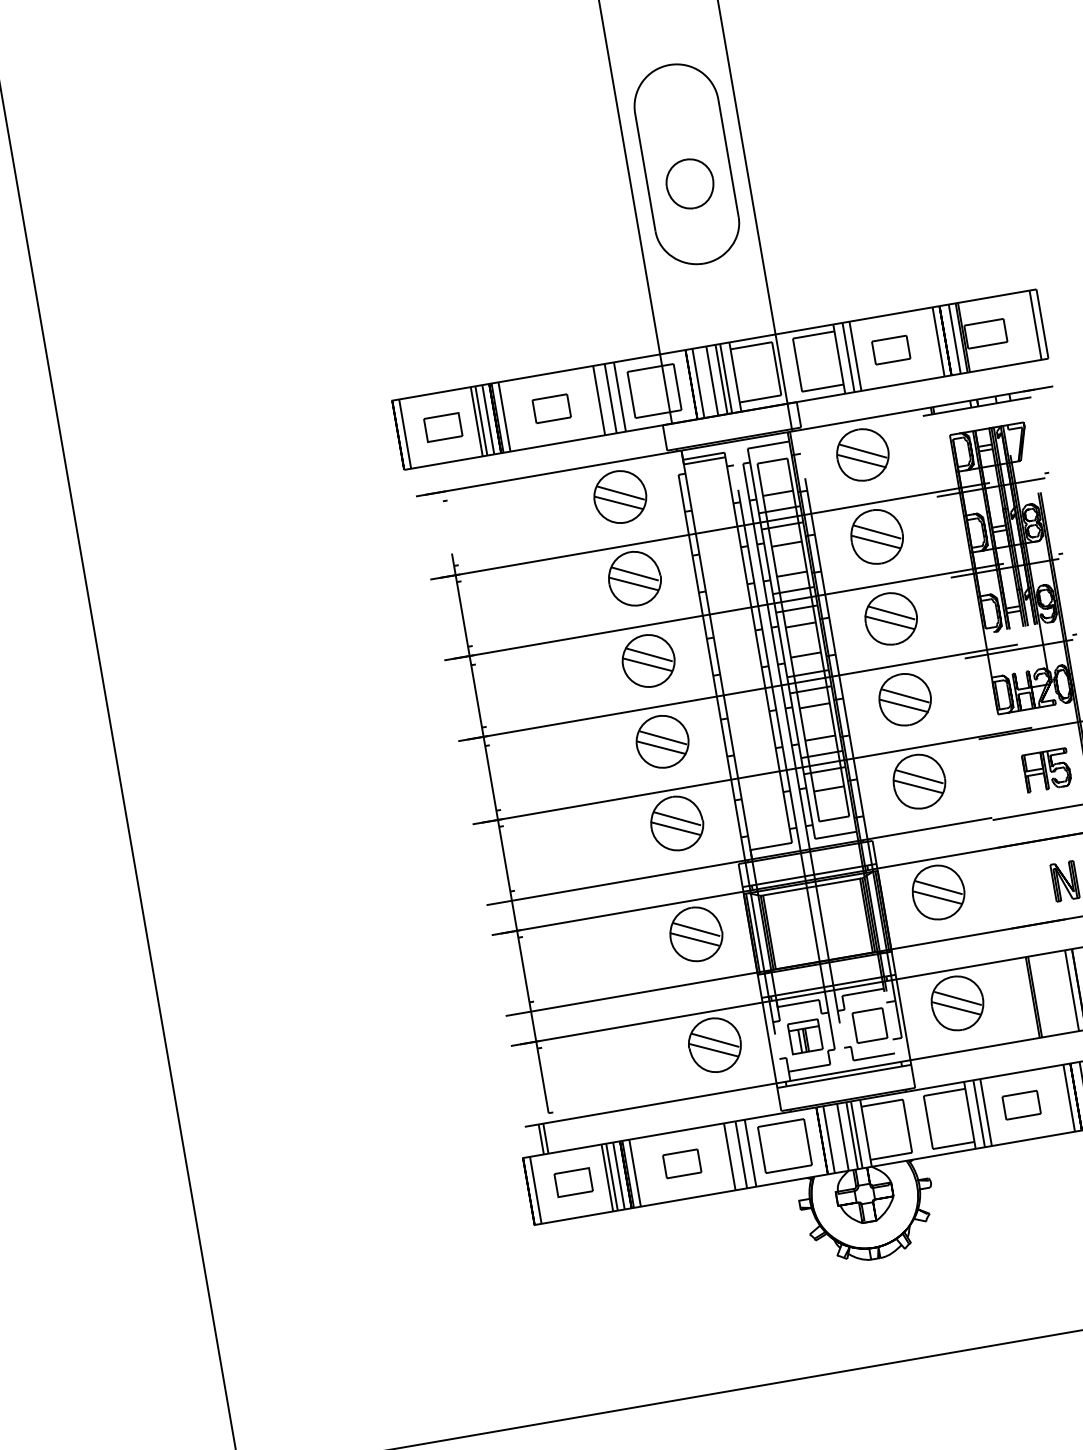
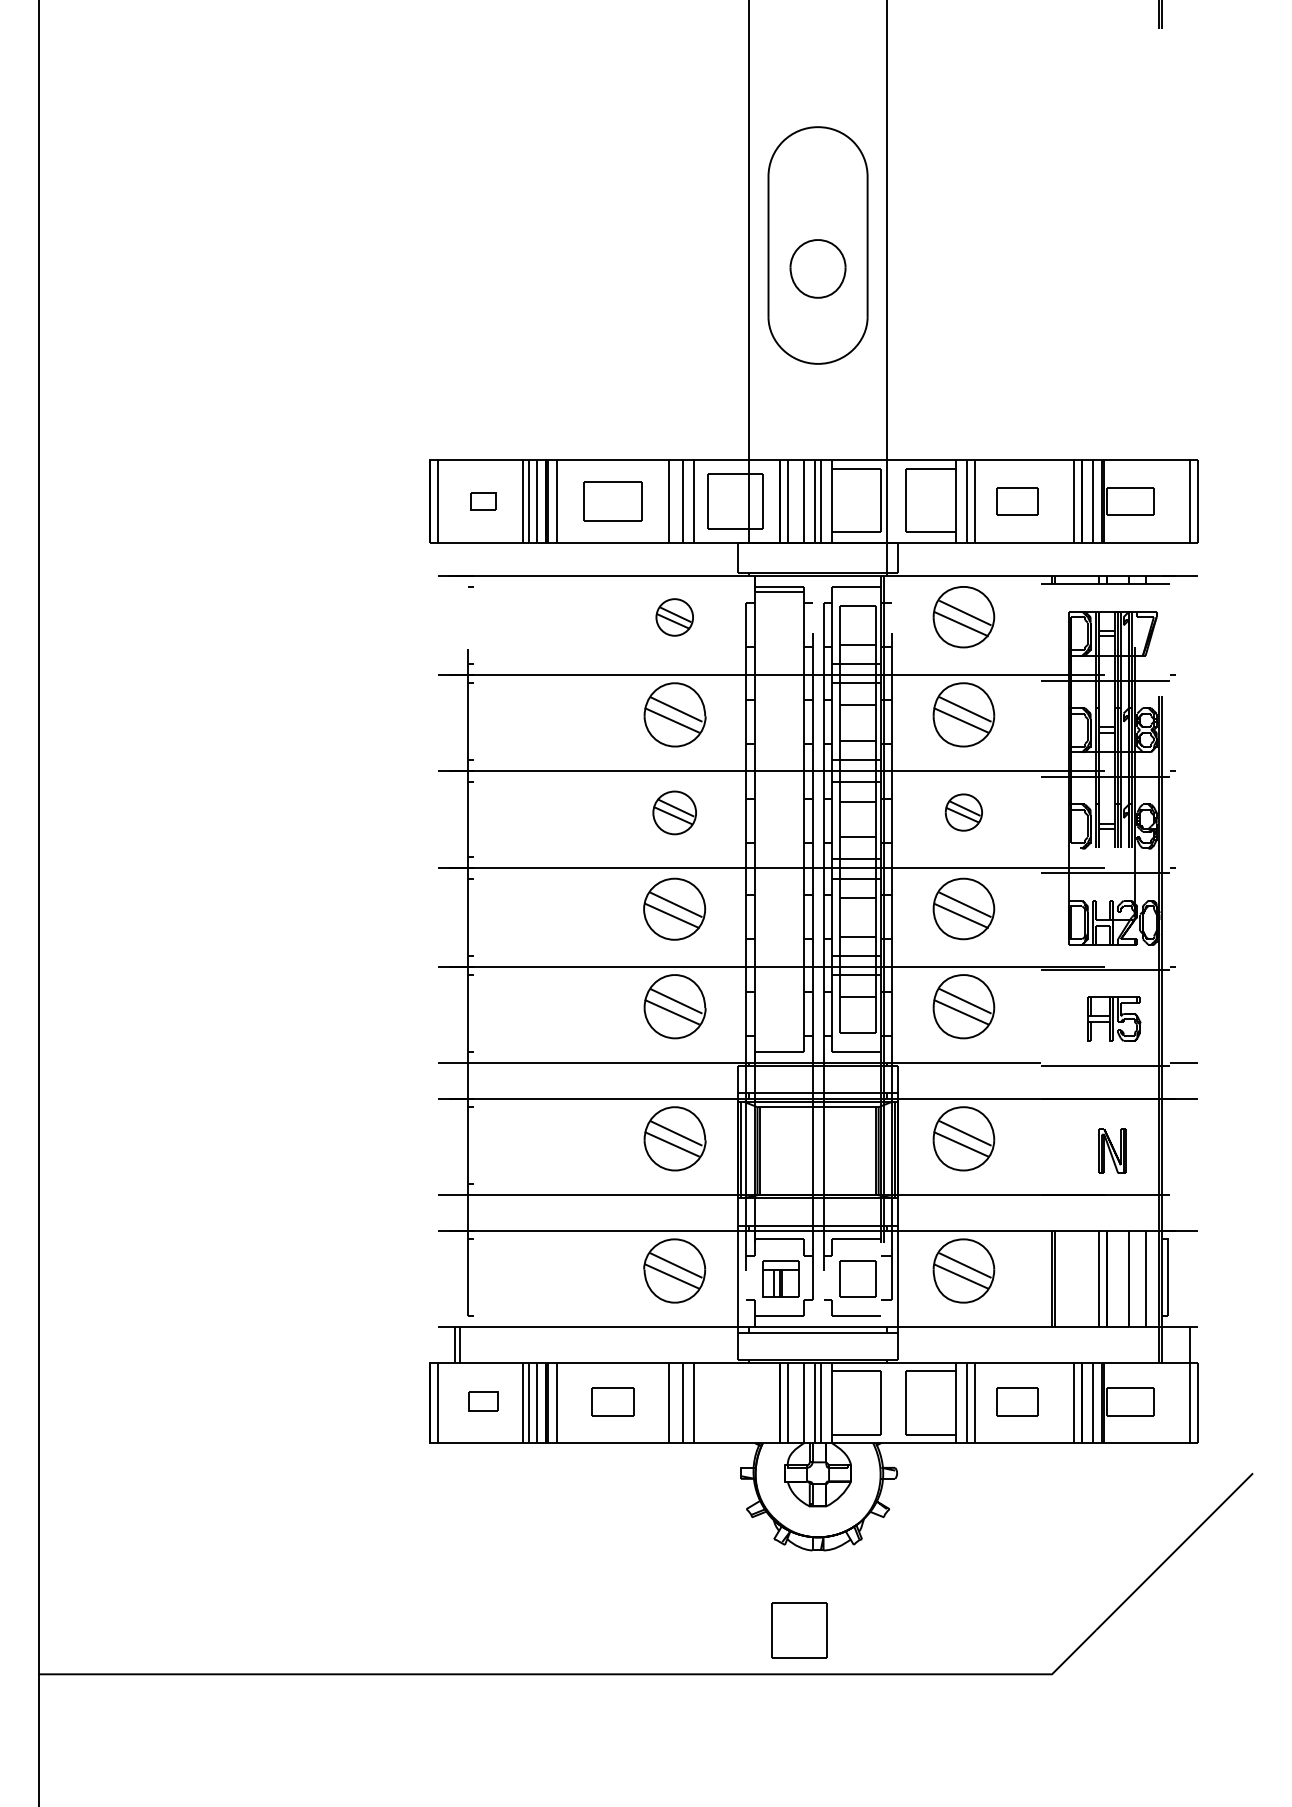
part: (551, 408) -> (612, 501), size x1.4
part: (443, 427) -> (483, 501), size x0.6
part: (620, 497) -> (674, 617), size x0.6
part: (890, 618) -> (963, 812), size x0.6
part: (648, 660) -> (674, 812), size x0.7
part: (784, 1145) -> (799, 1630), moved
part: (573, 1182) -> (483, 1401), size x0.7

